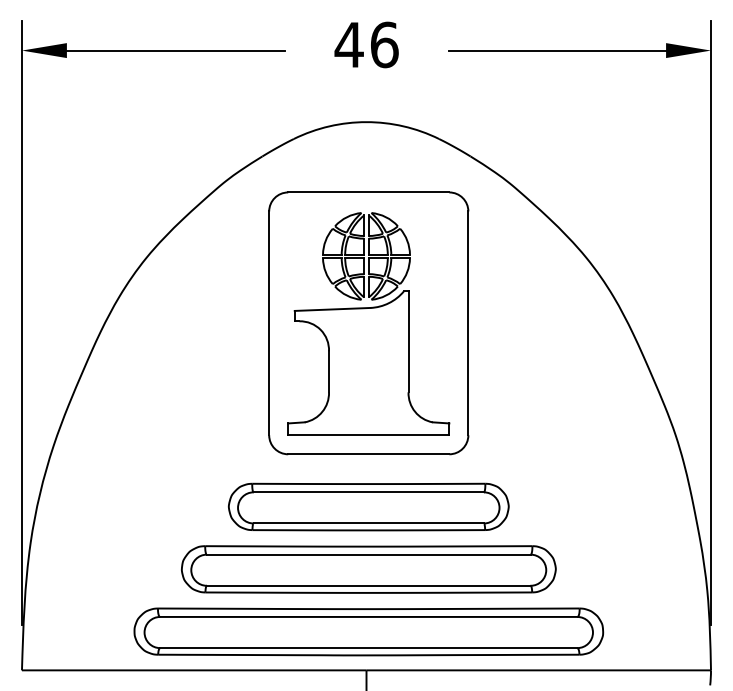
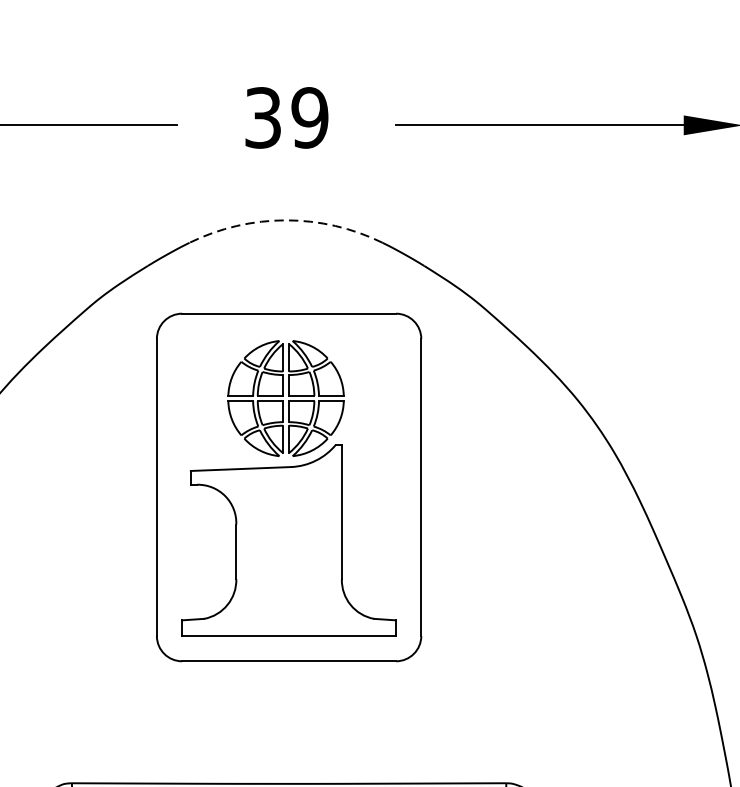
text: (366, 44) -> (286, 117), 46 -> 39
arc: (366, 122) -> (286, 220), solid -> dashed
part: (368, 506) -> (288, 730), removed

